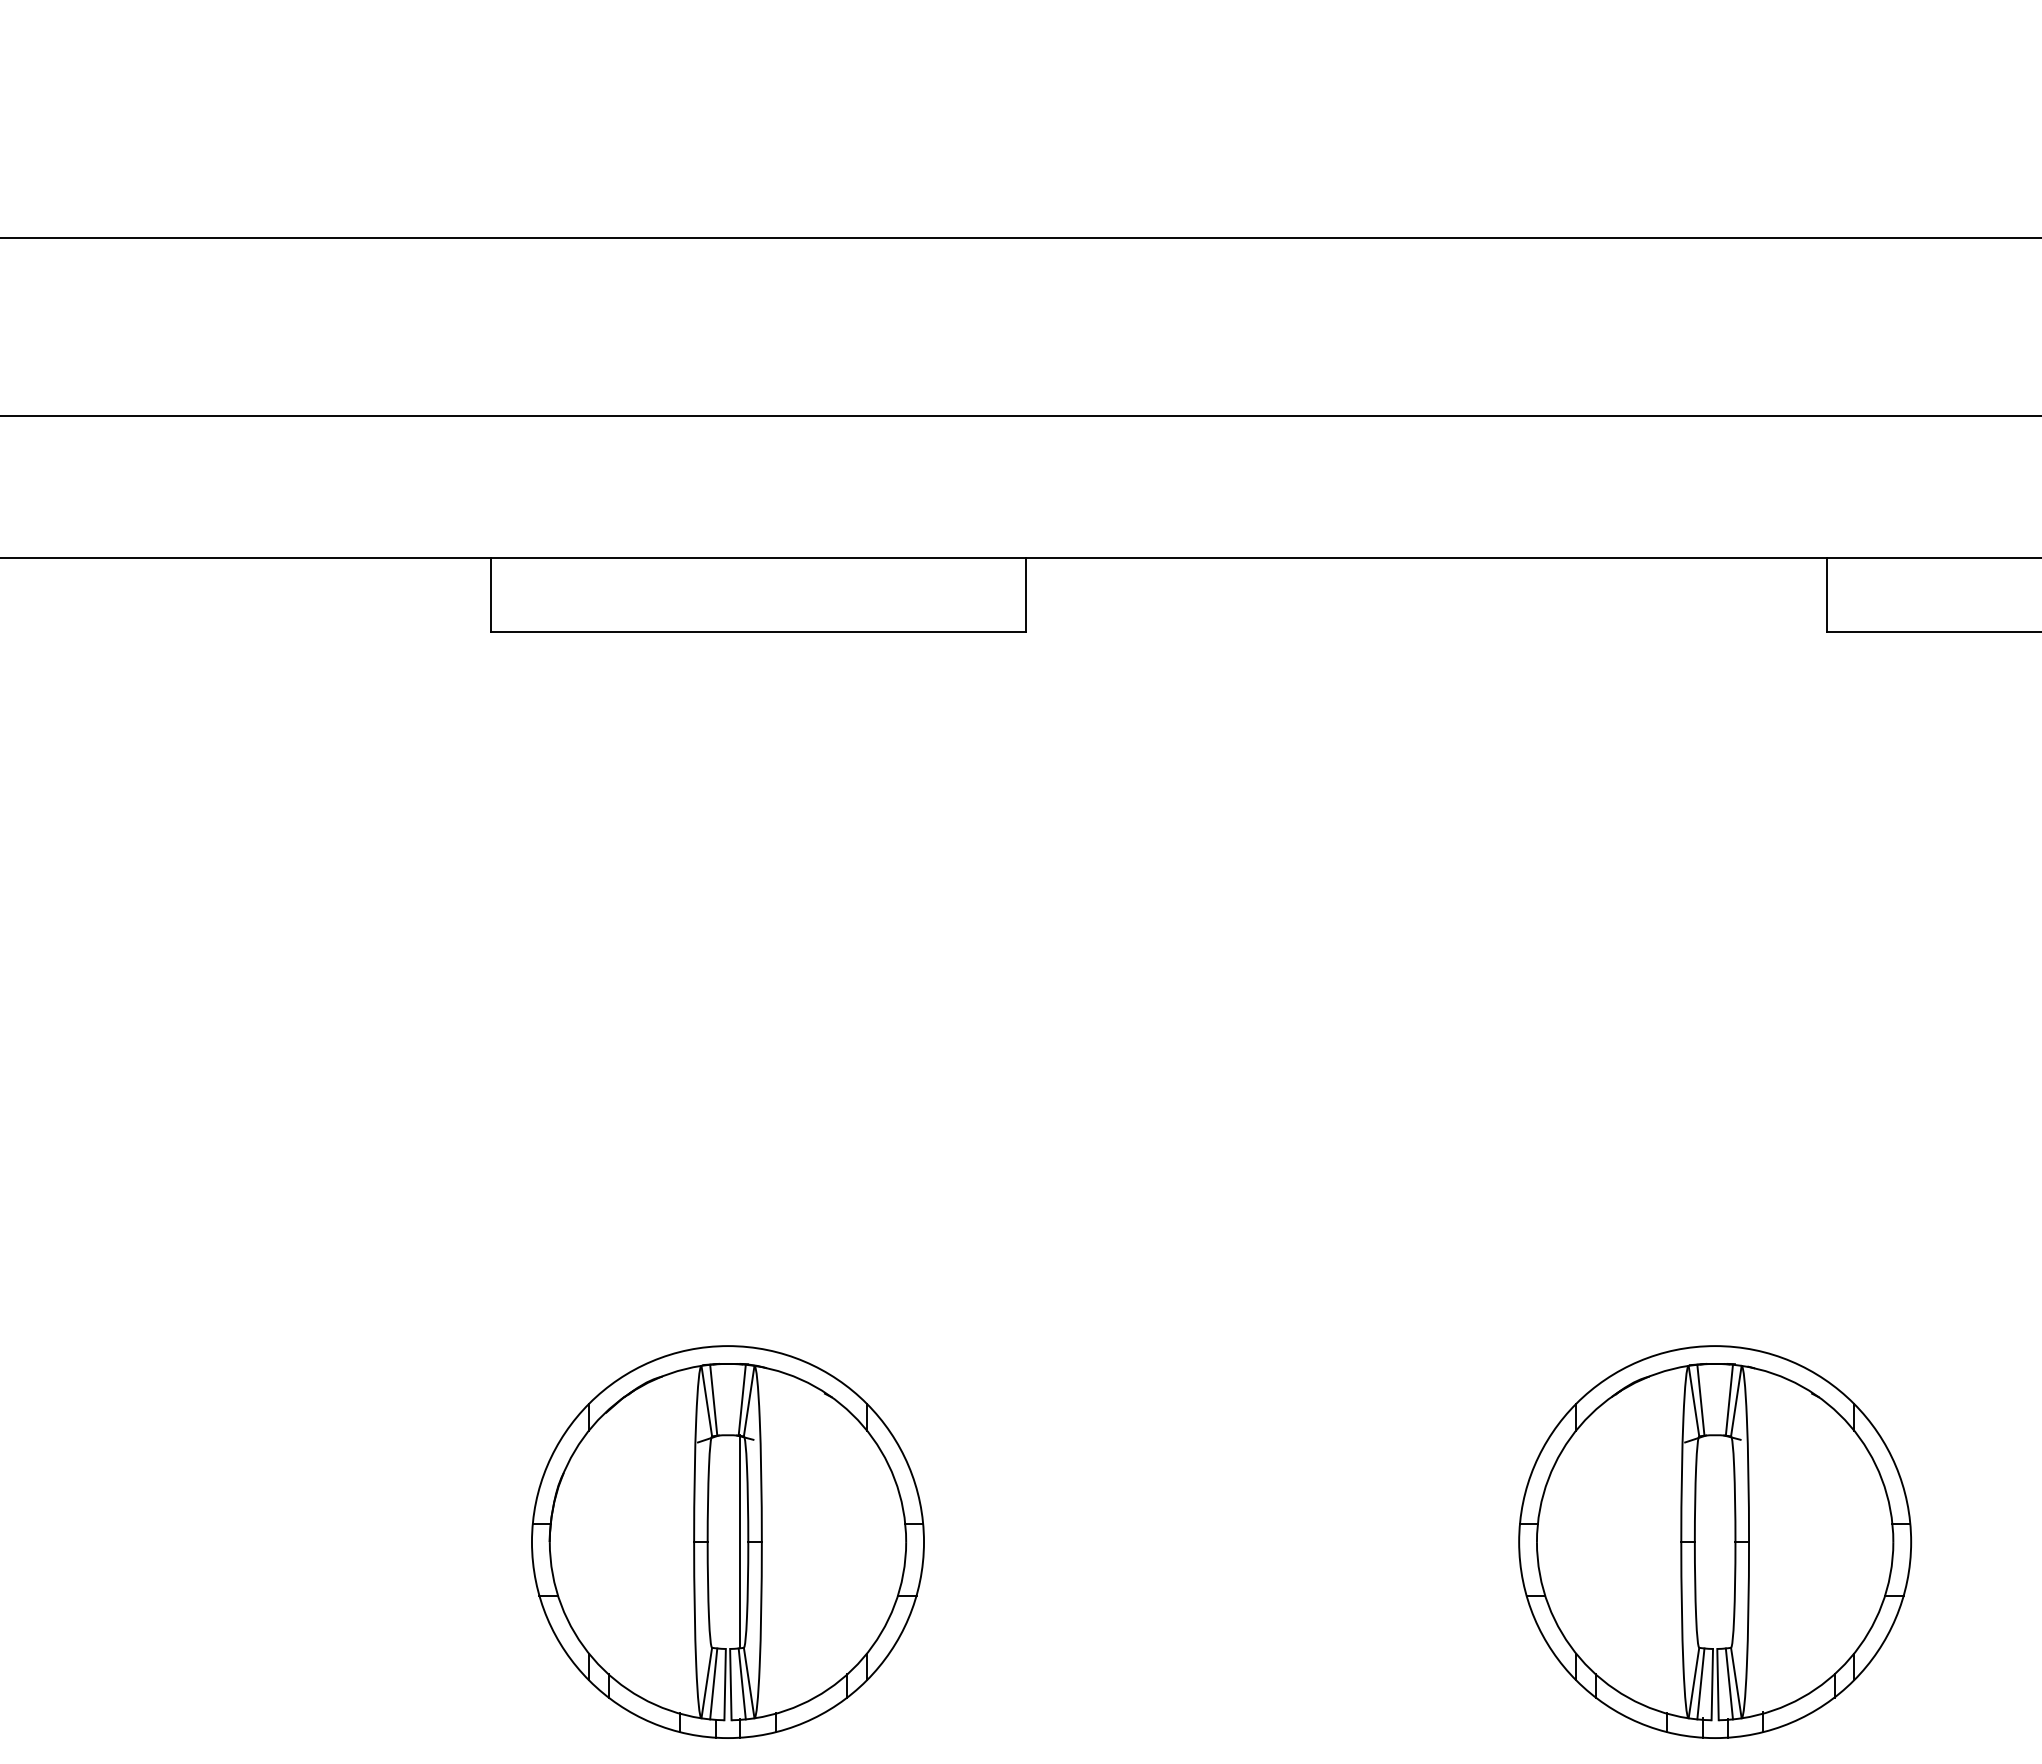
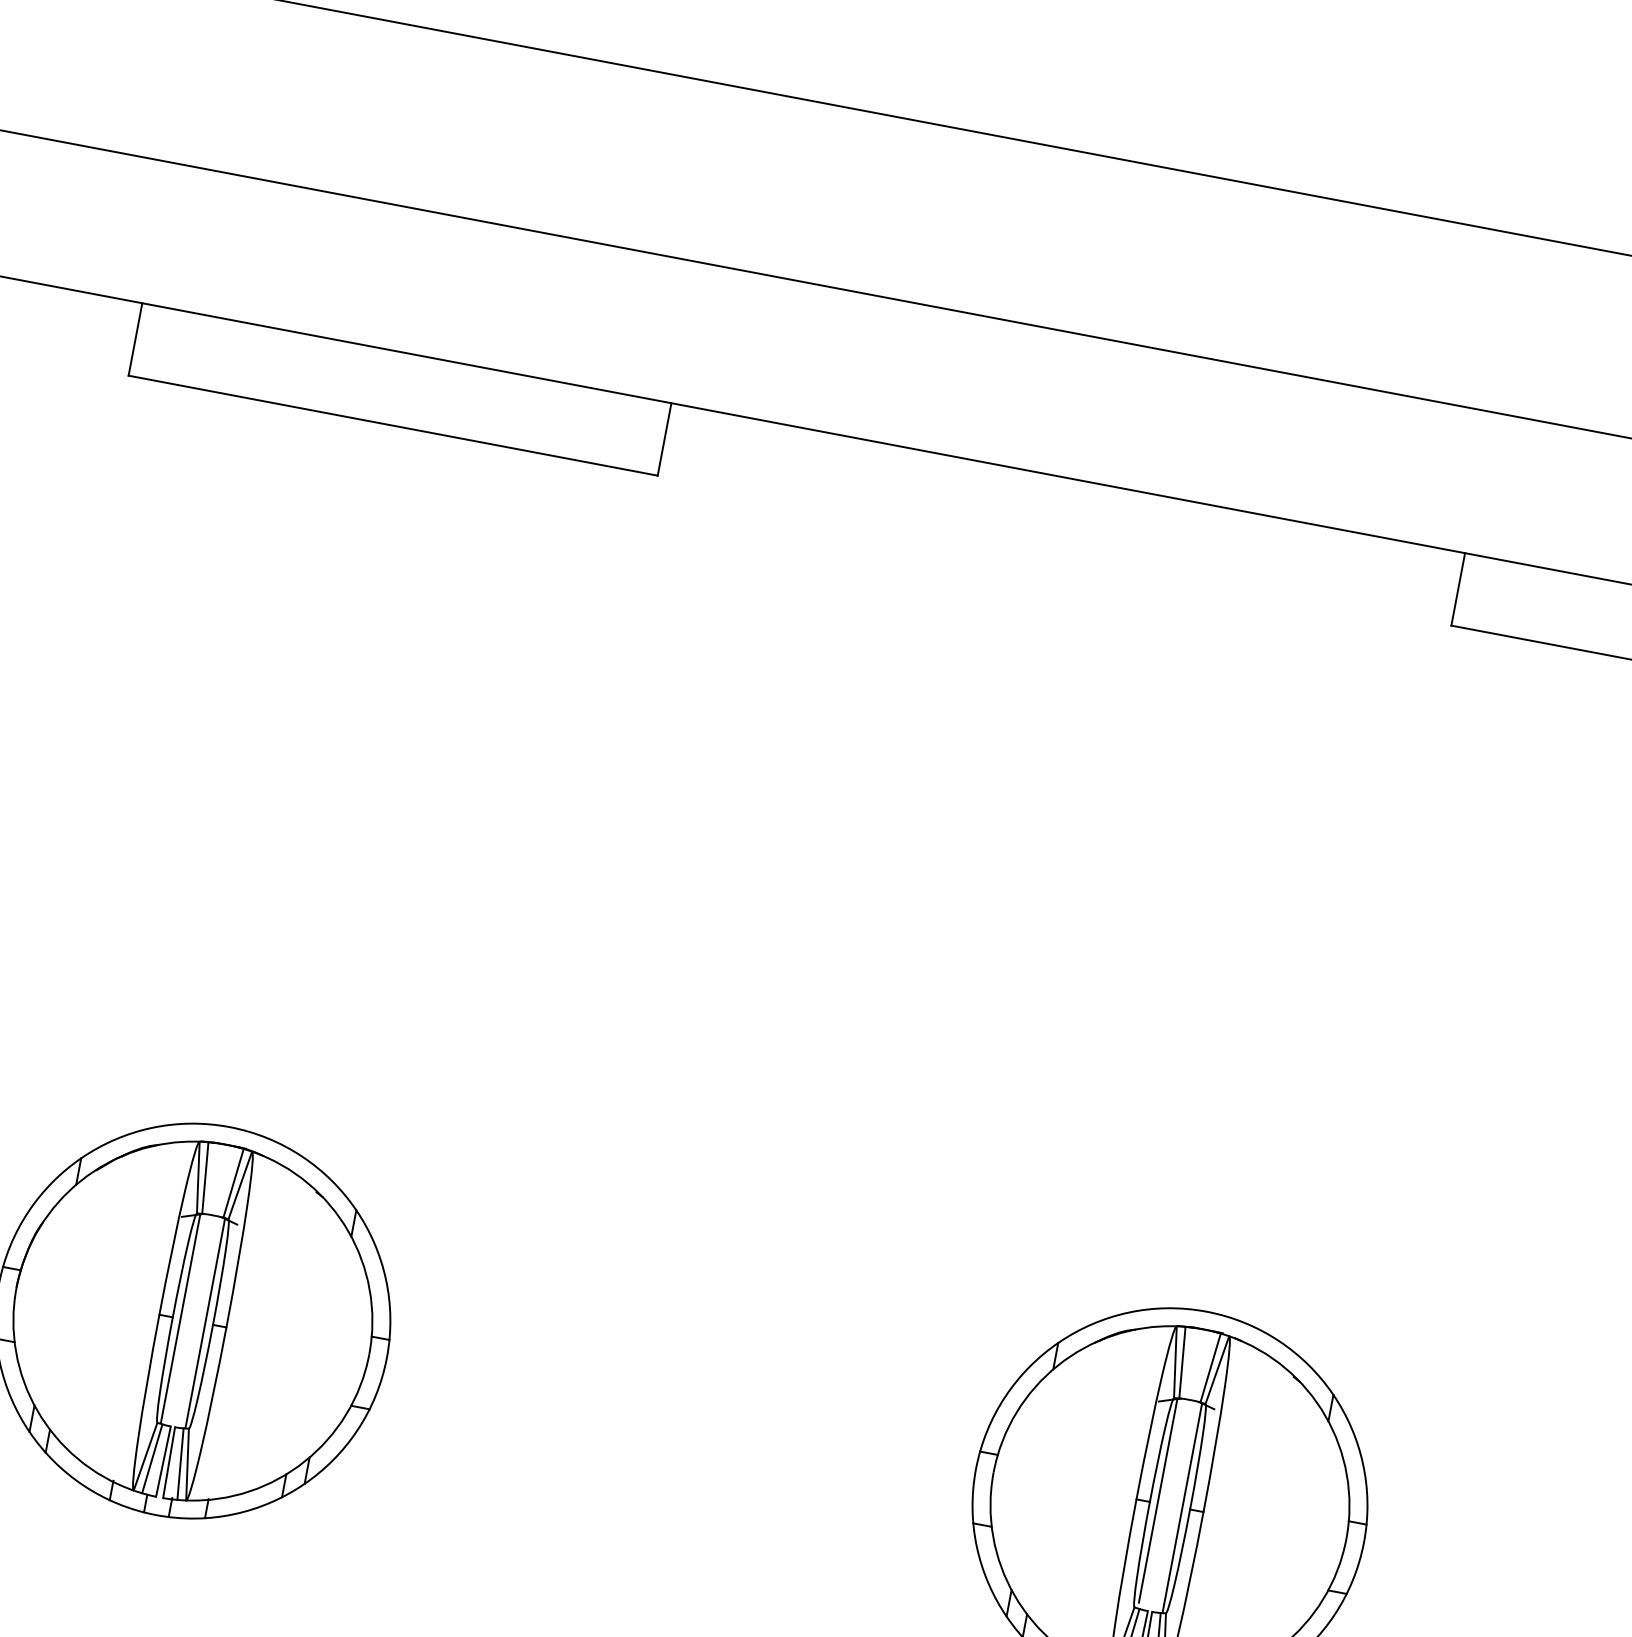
line: (1702, 1539) -> (1157, 1500), added
line: (715, 1541) -> (180, 1318), added
line: (1727, 1542) -> (1182, 1508), added

